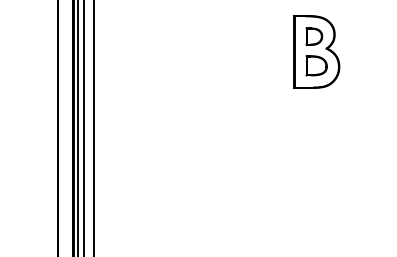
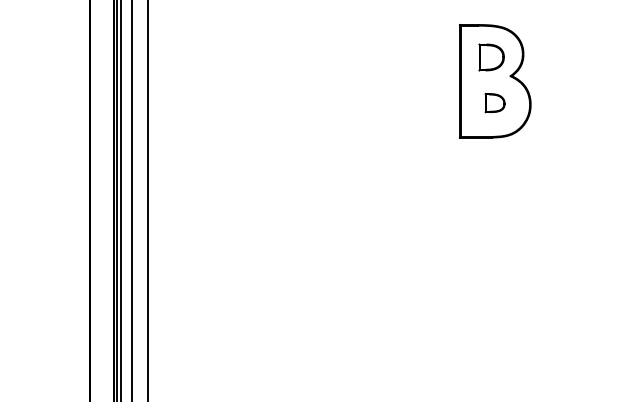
part: (316, 65) -> (494, 102), size x0.6

